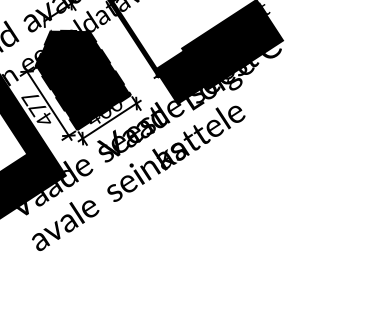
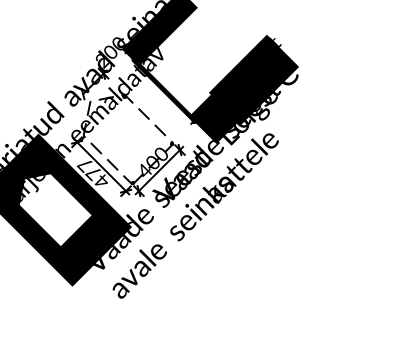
fill: (83, 80) -> (128, 139), removed

